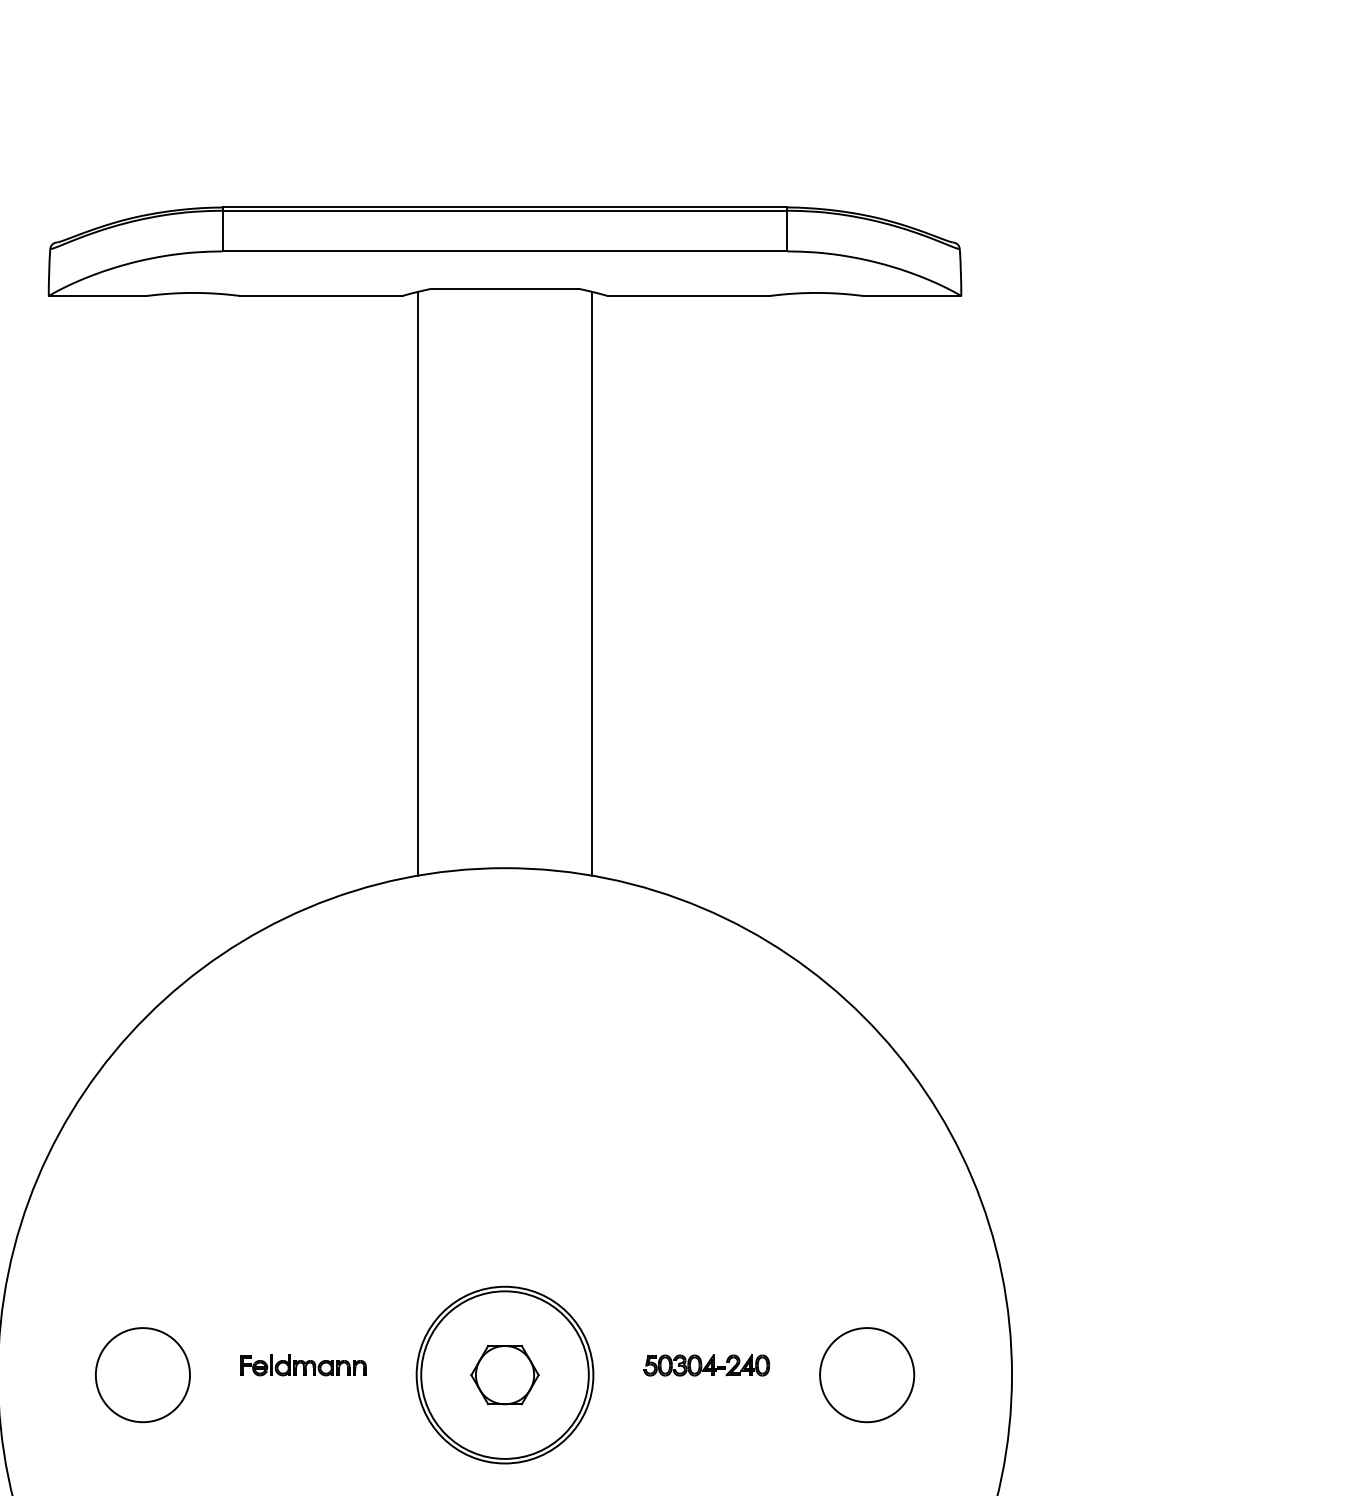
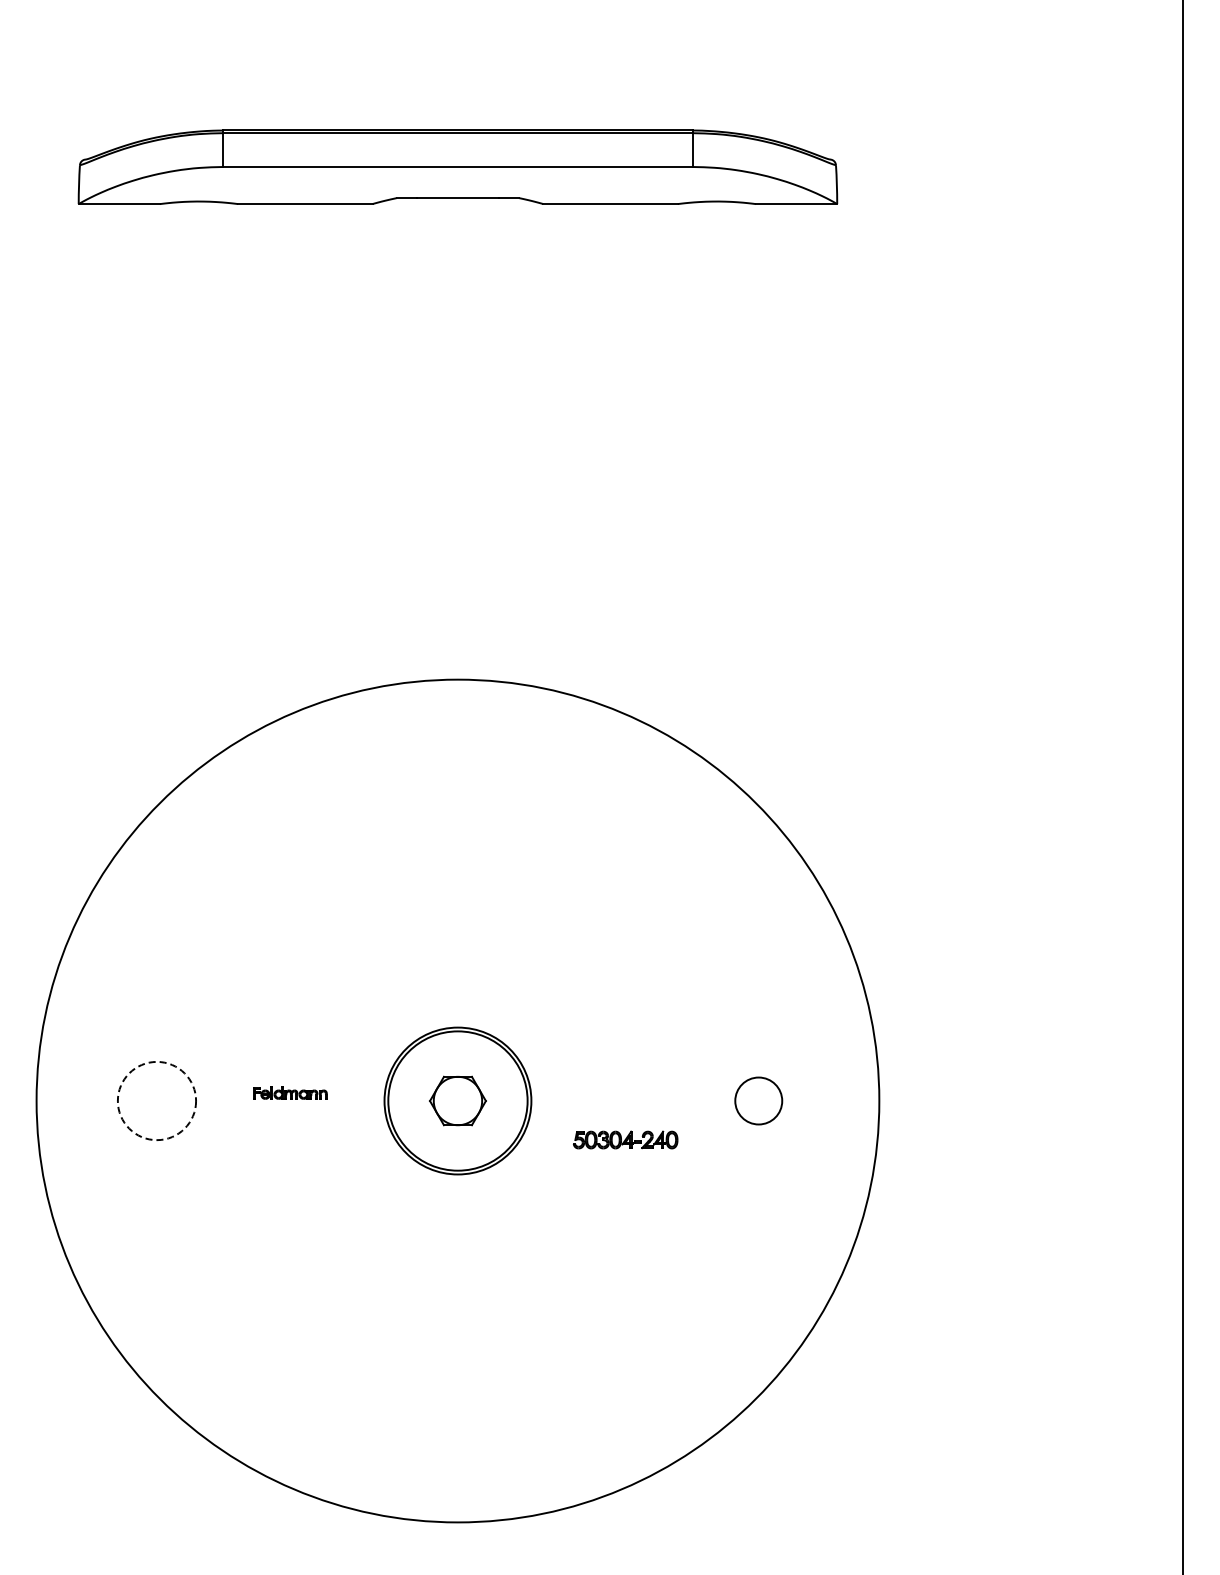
line: (417, 582) -> (385, 442), removed
line: (592, 582) -> (530, 442), removed
part: (706, 1364) -> (625, 1139), moved
part: (303, 1366) -> (290, 1093), size x0.7
circle: (142, 1374) -> (156, 1100), solid -> dashed
circle: (866, 1374) -> (758, 1100), size x0.6

